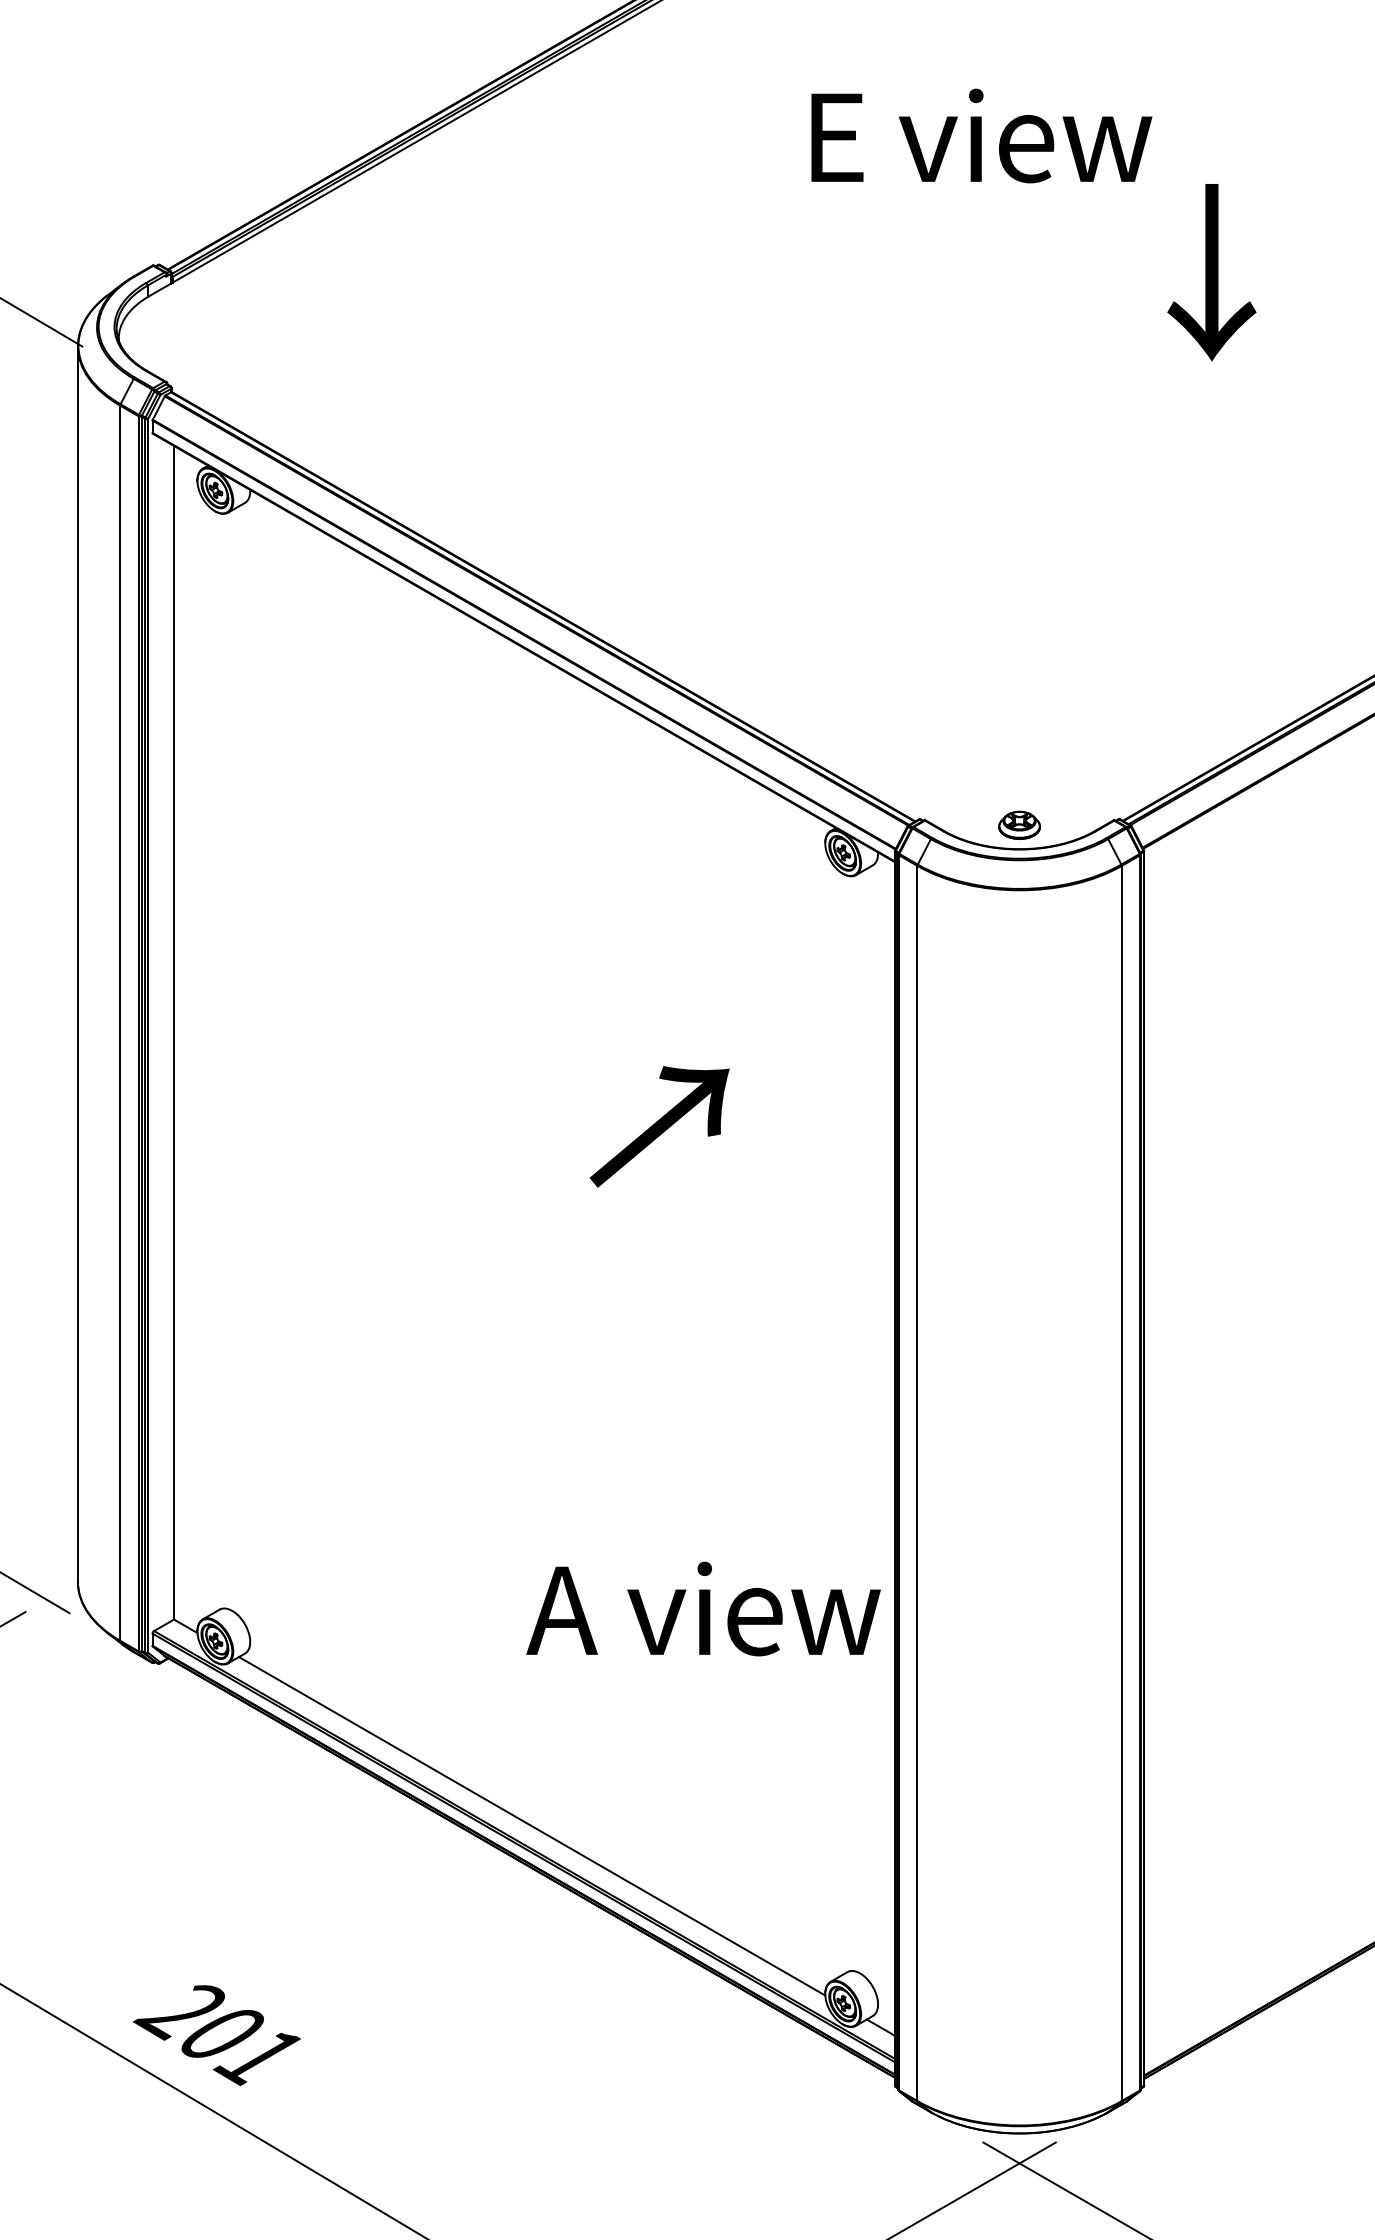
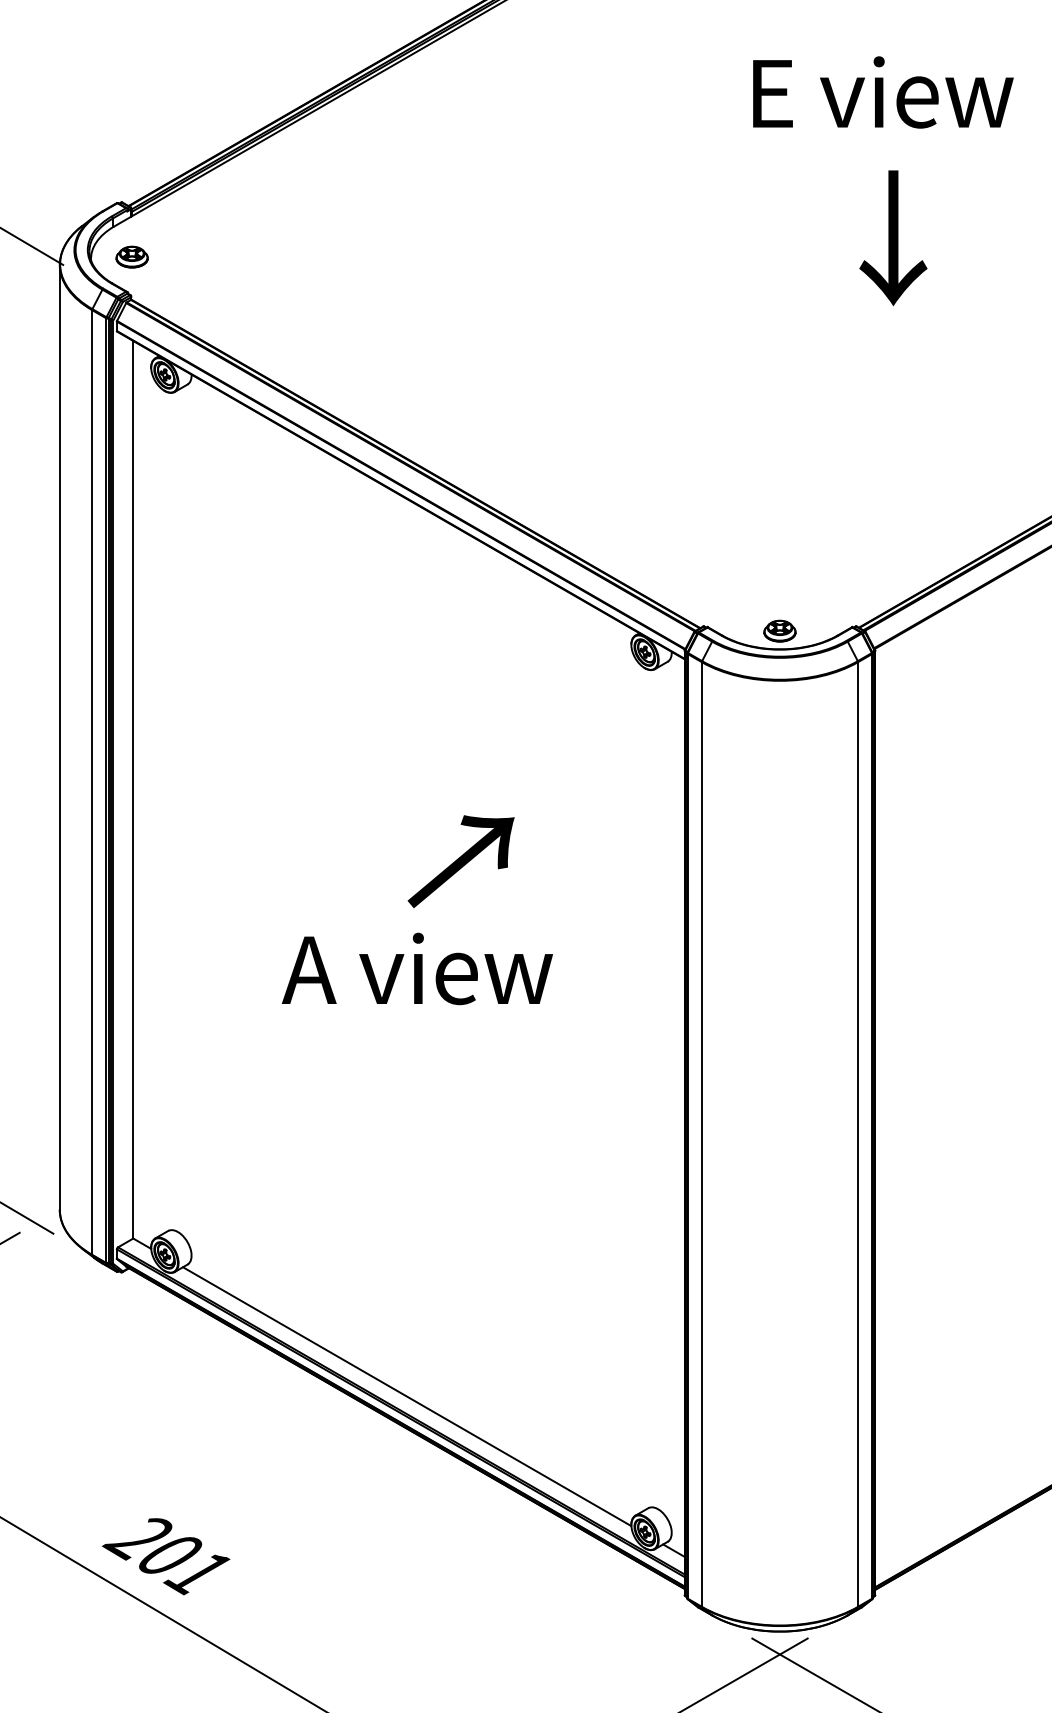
text: (981, 135) -> (883, 92), moved
text: (1211, 272) -> (893, 238), moved
part: (172, 335) -> (132, 256), added
text: (659, 1126) -> (460, 861), moved
text: (703, 1608) -> (417, 968), moved

